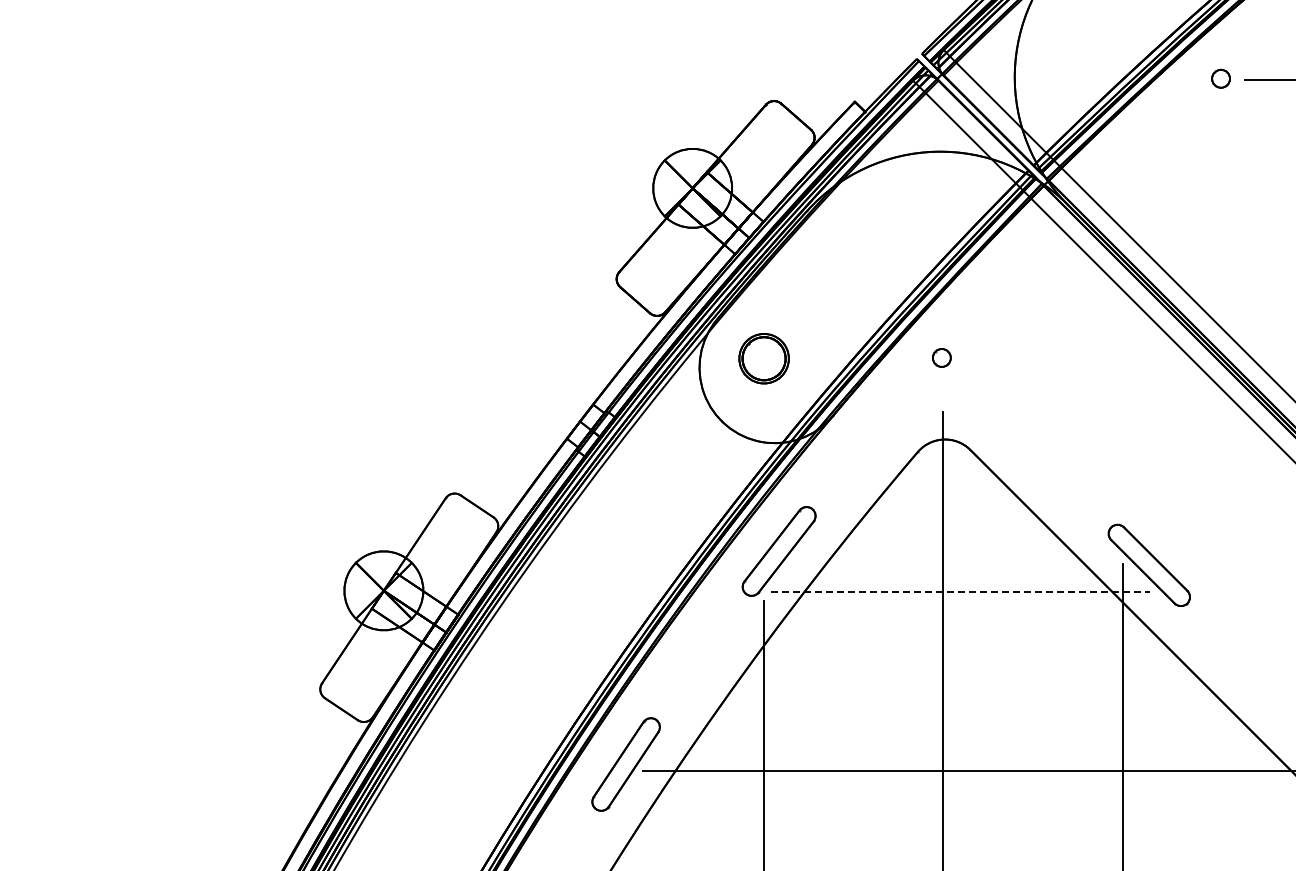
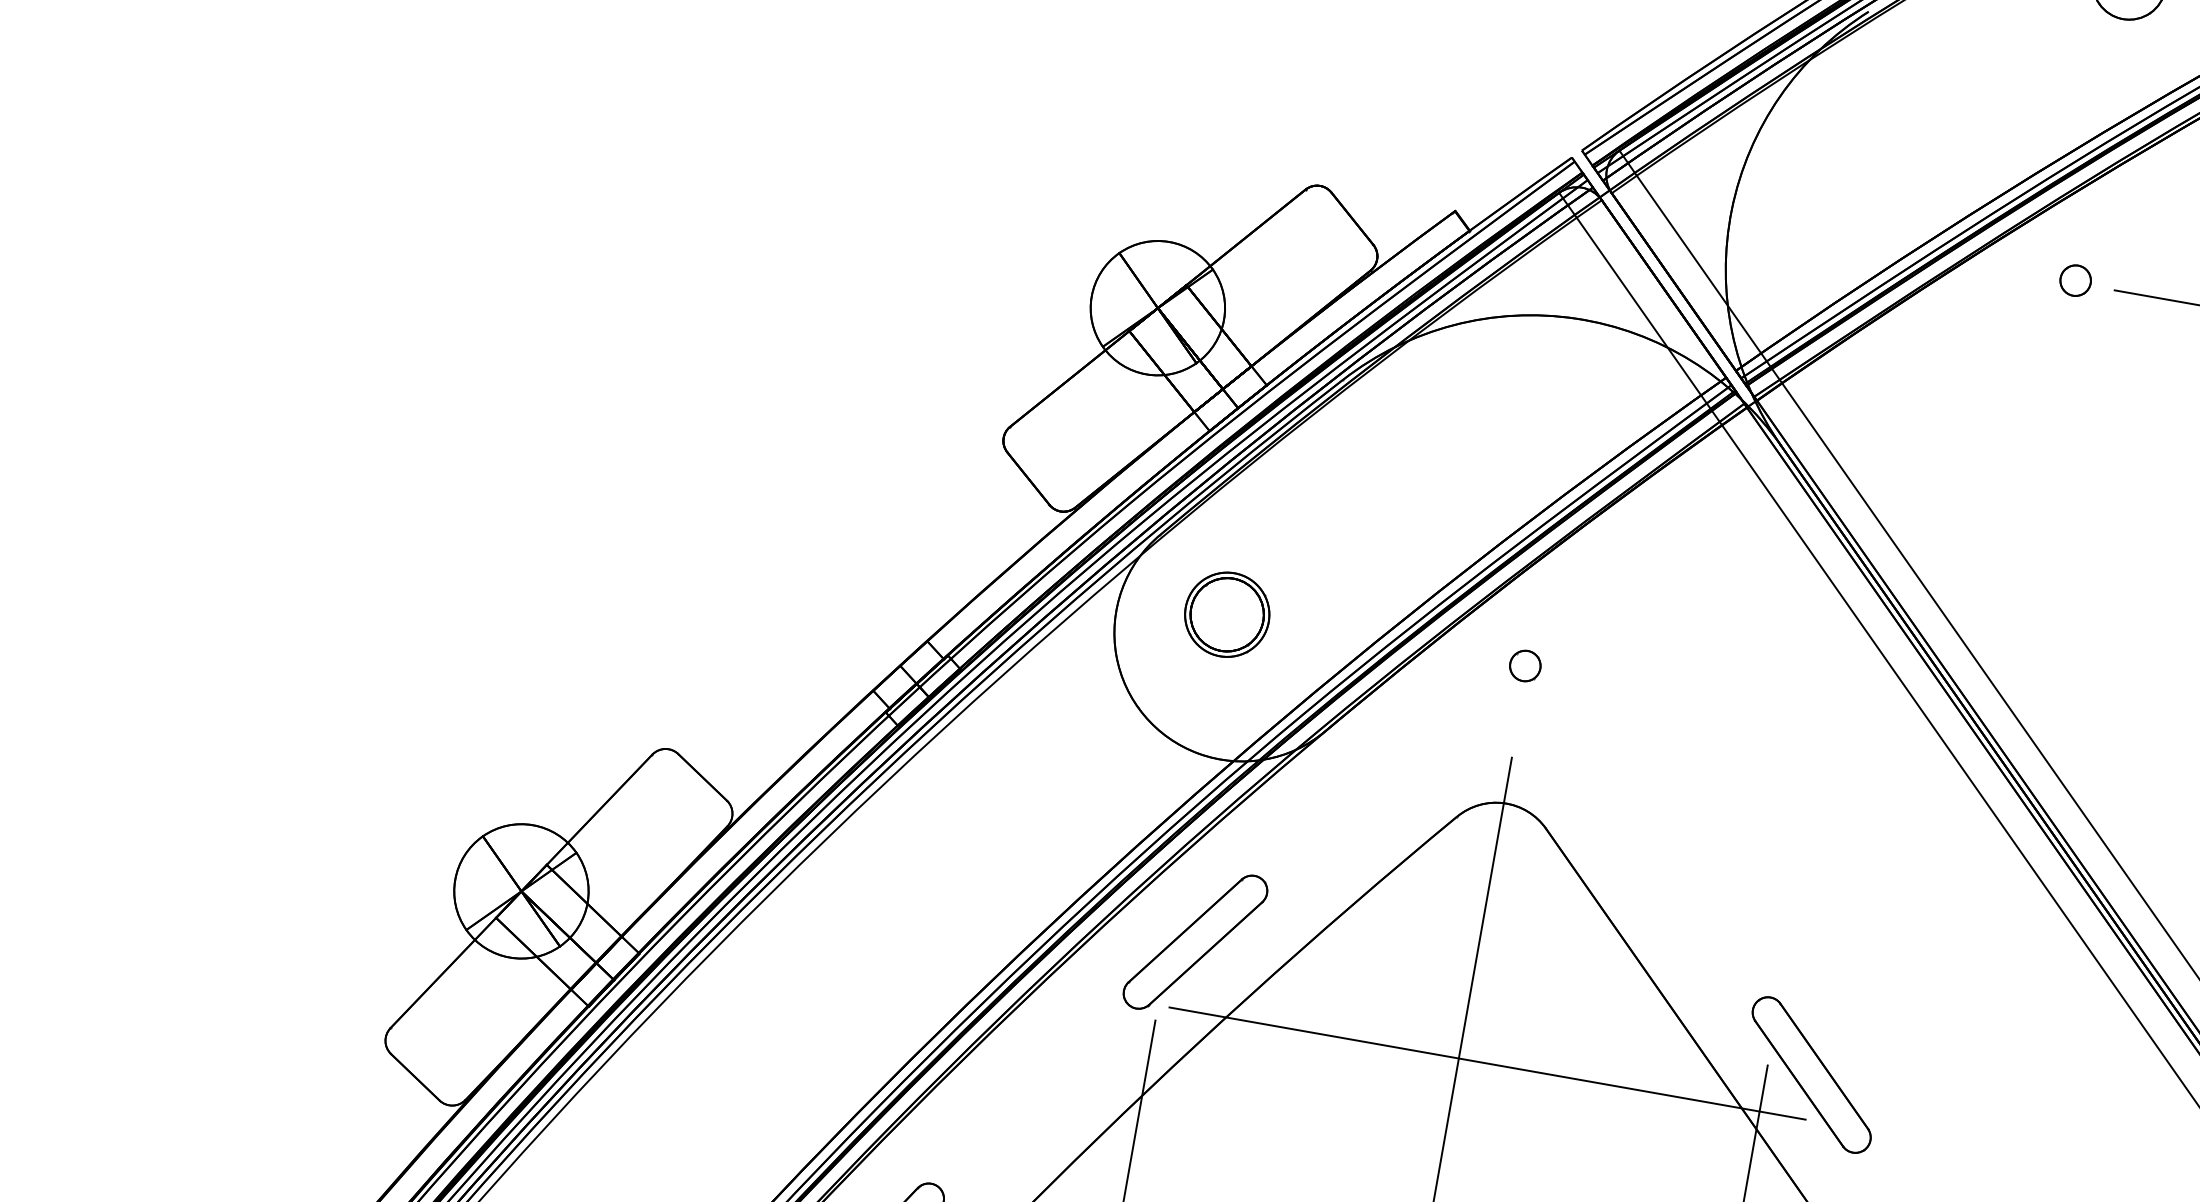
line: (960, 591) -> (1487, 1062), dashed -> solid

